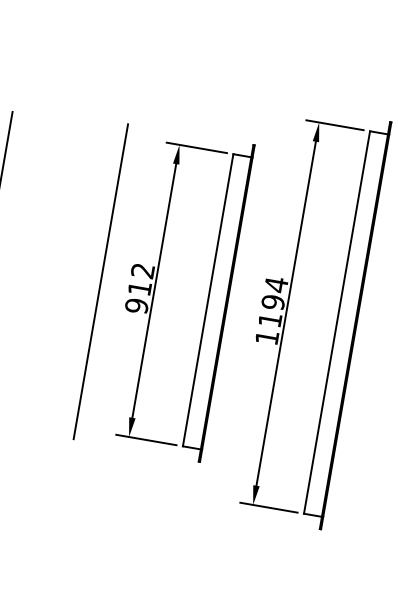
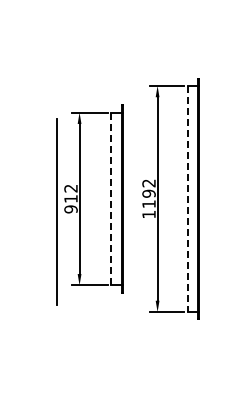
line: (100, 280) -> (56, 211), moved
text: (275, 284) -> (148, 183), 1194 -> 1192
line: (208, 301) -> (111, 199), solid -> dashed
line: (336, 323) -> (187, 199), solid -> dashed

